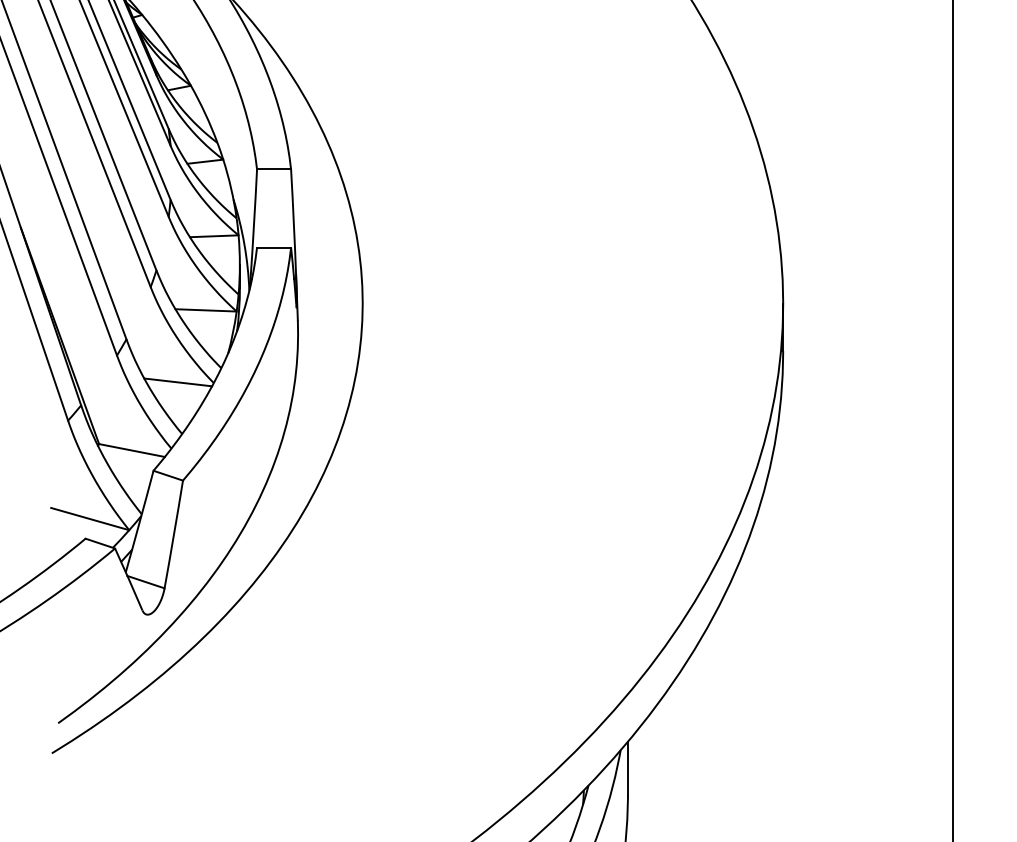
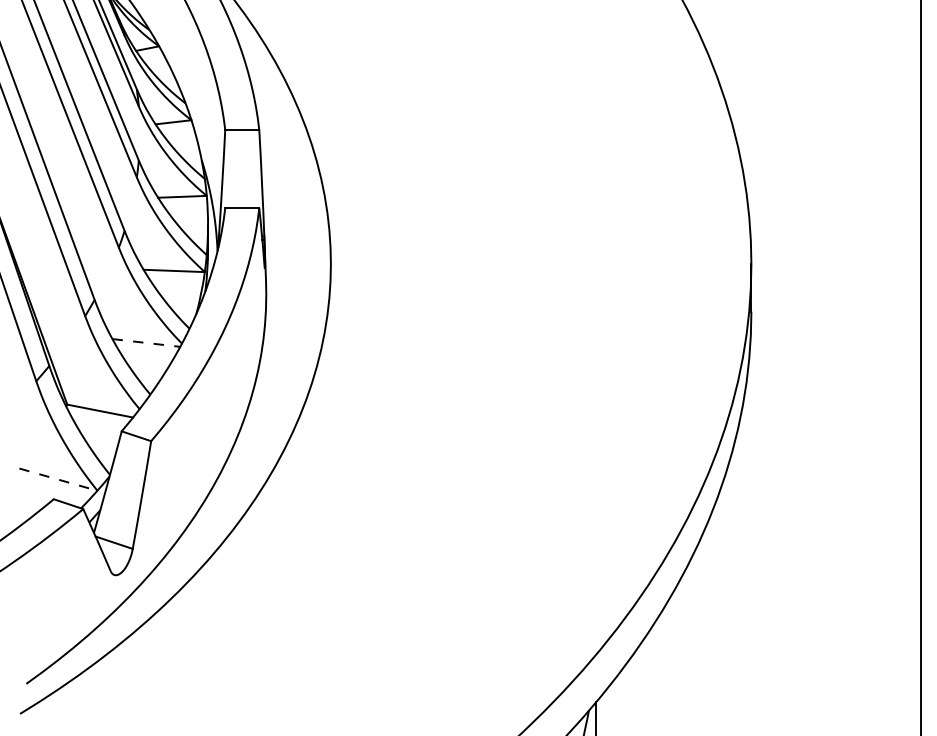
line: (178, 382) -> (146, 343), solid -> dashed
line: (90, 519) -> (58, 480), solid -> dashed

